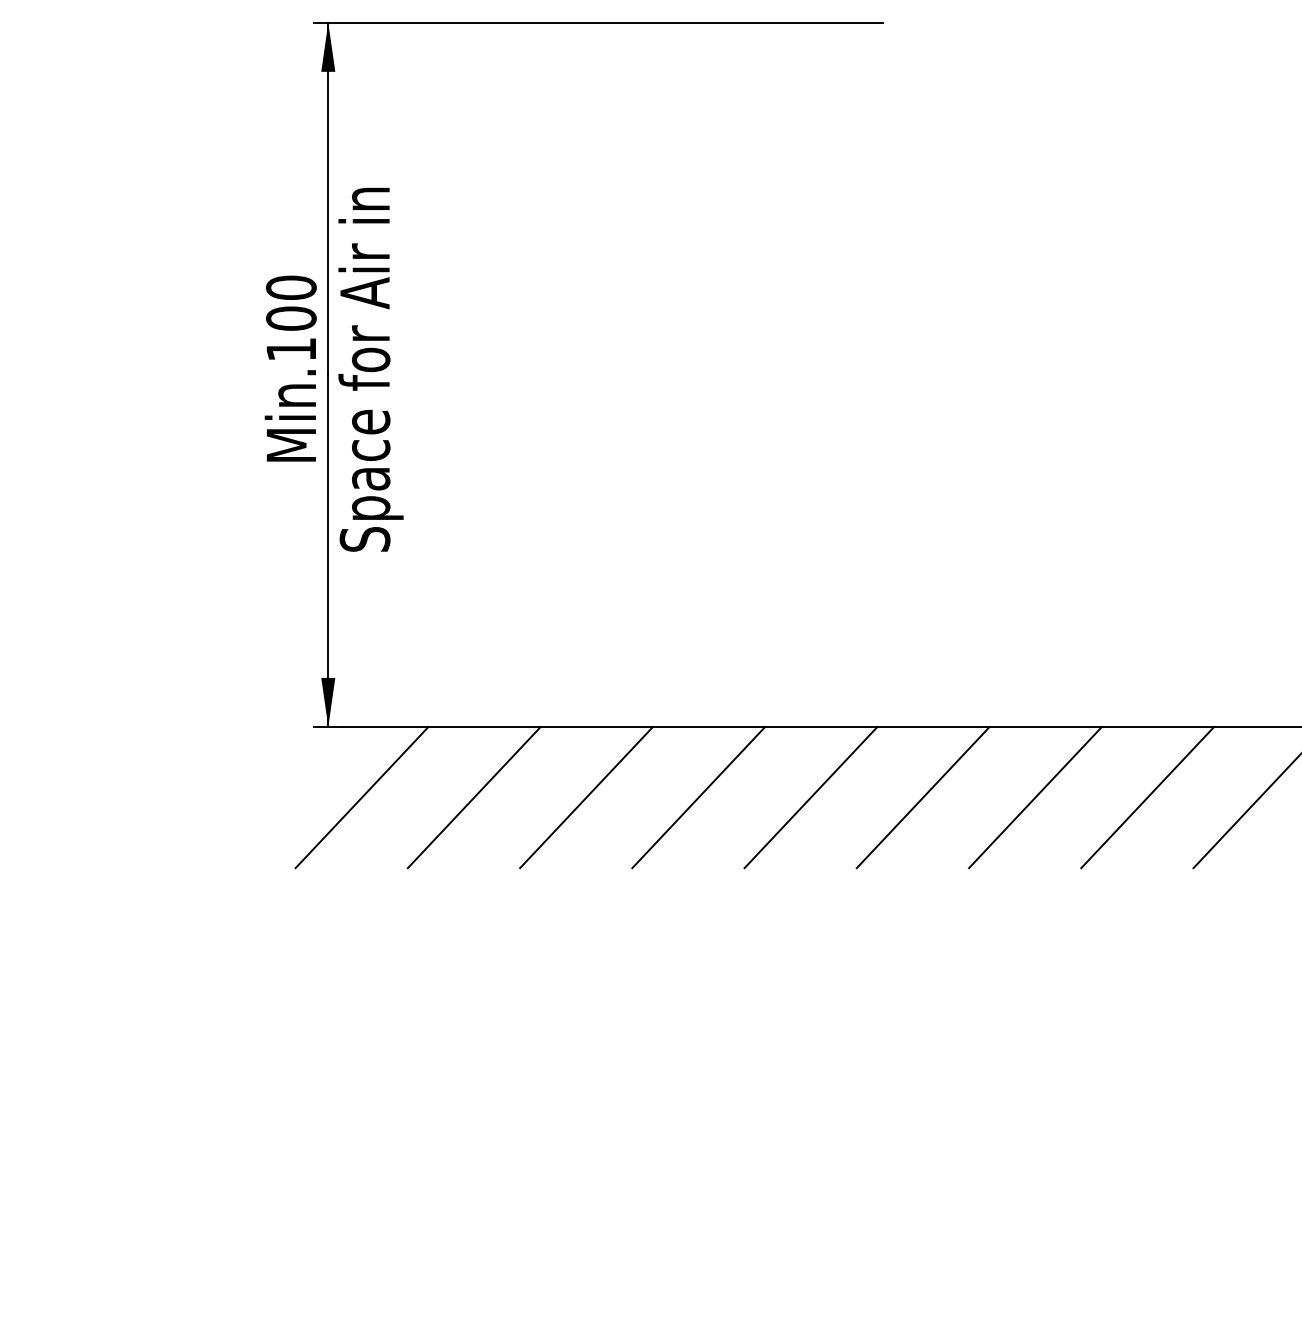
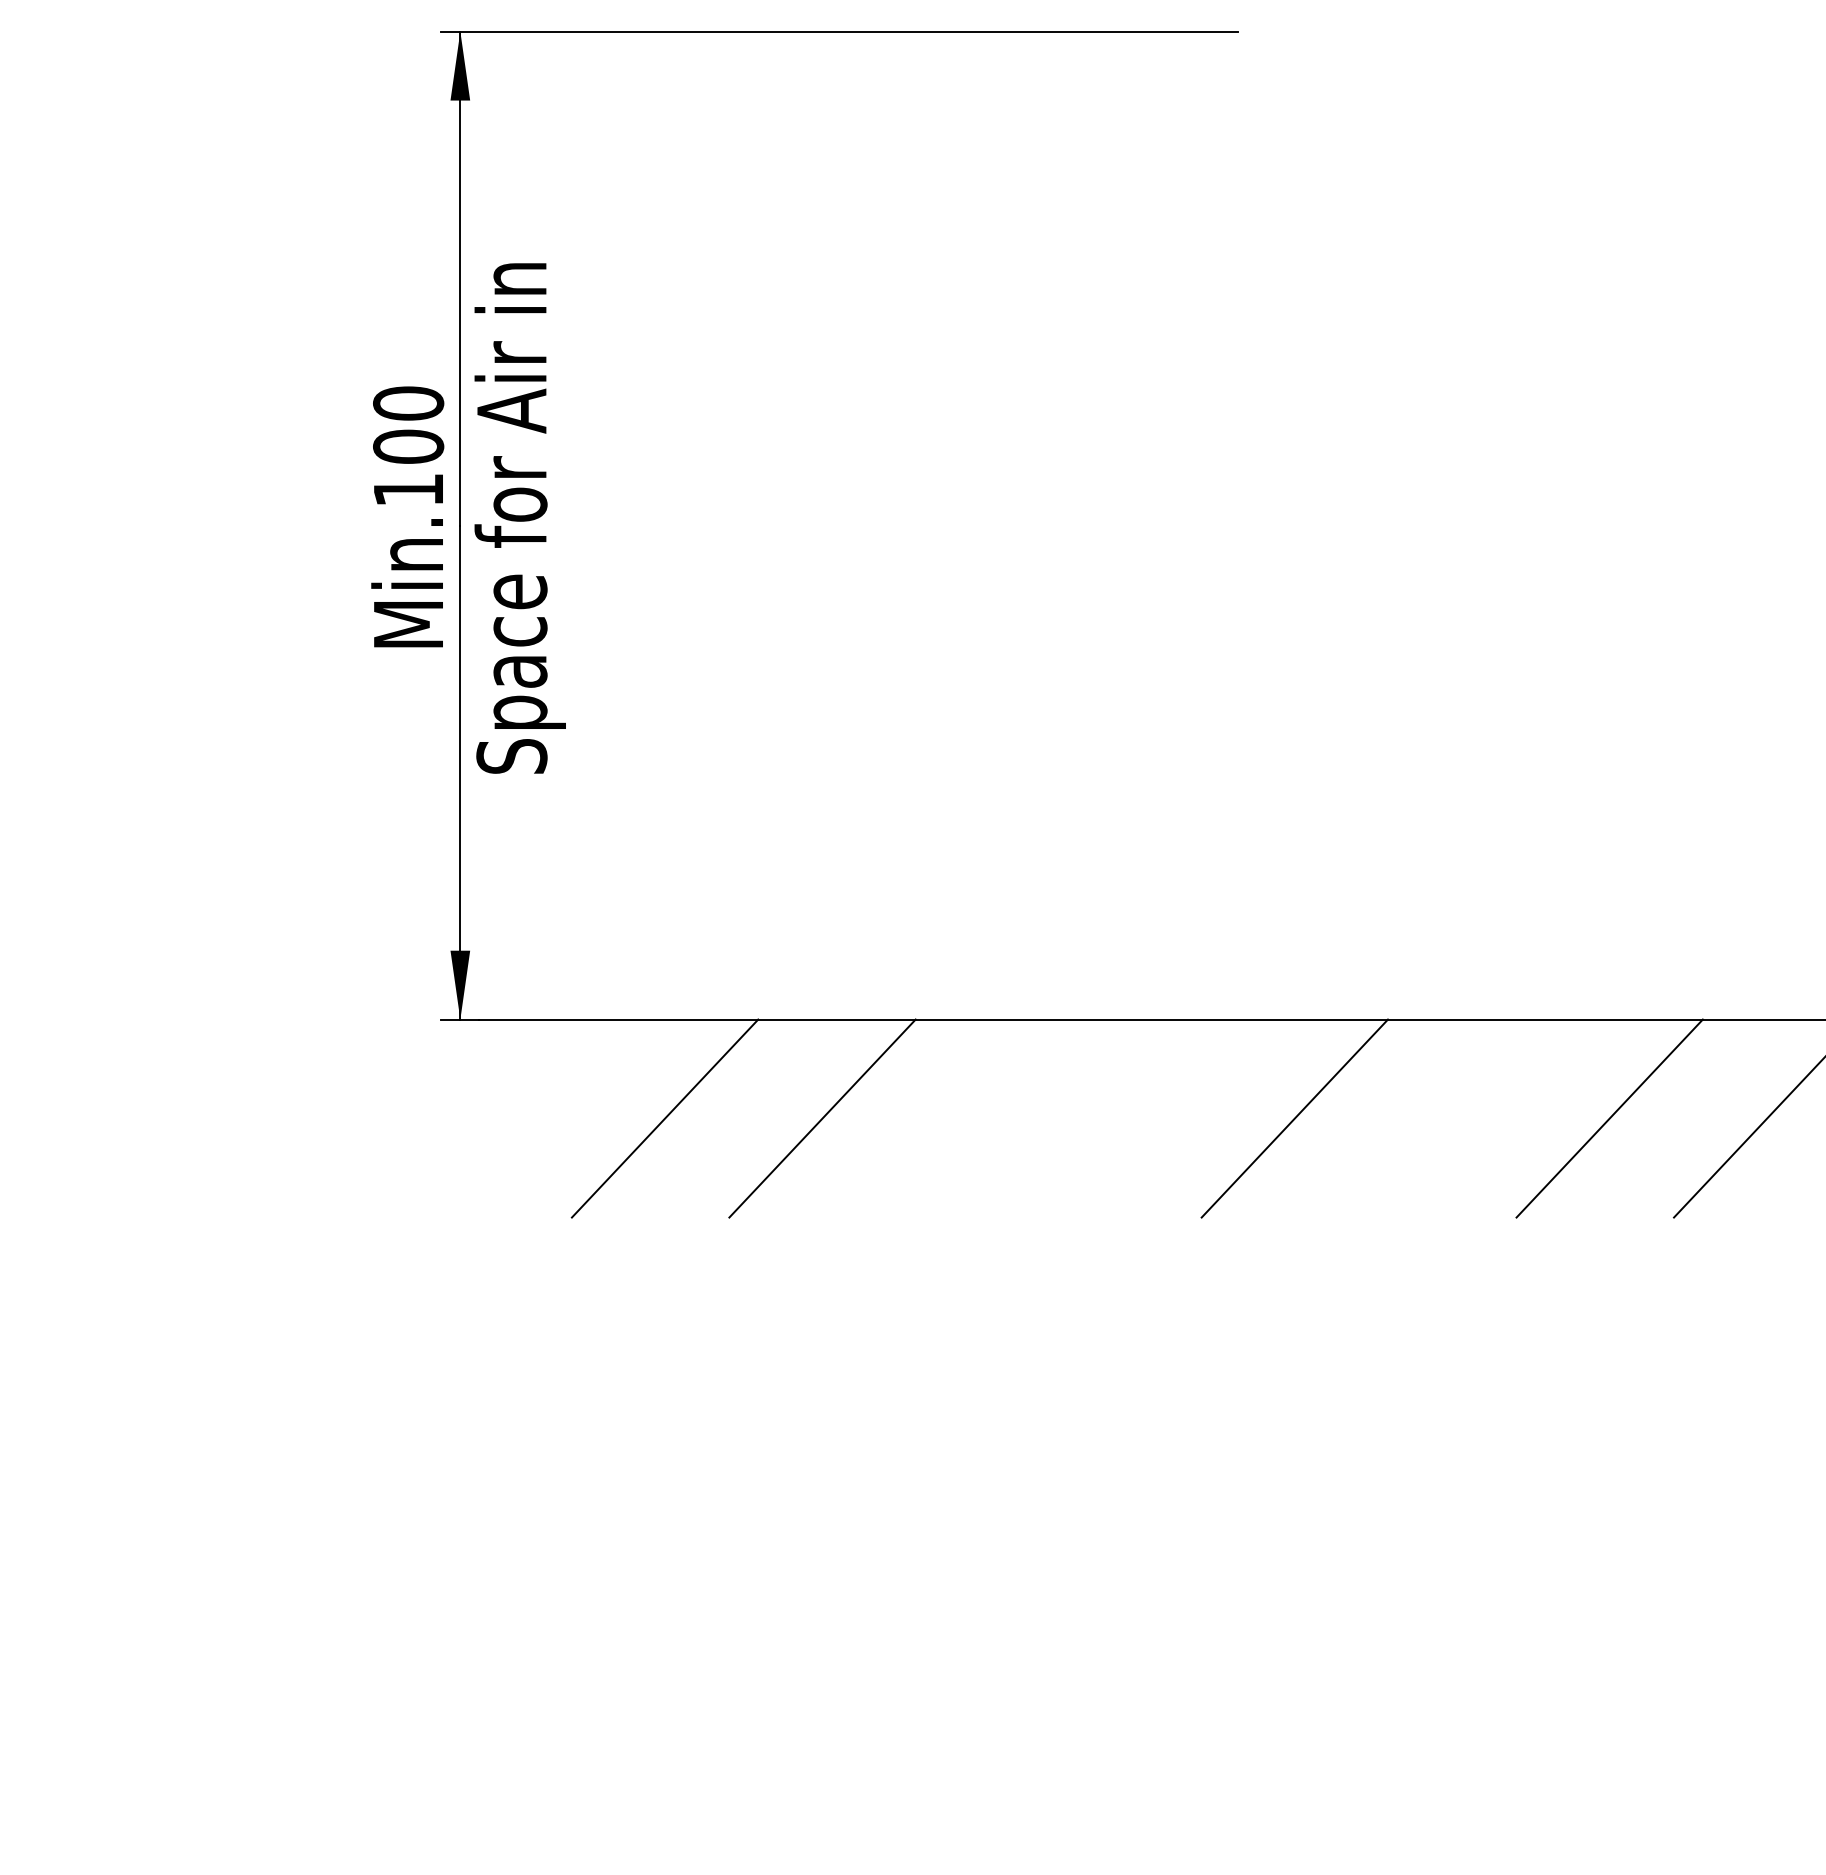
line: (361, 797) -> (507, 1118), removed
line: (698, 797) -> (979, 1118), removed
line: (811, 797) -> (1137, 1118), removed
line: (1035, 797) -> (1452, 1118), removed

